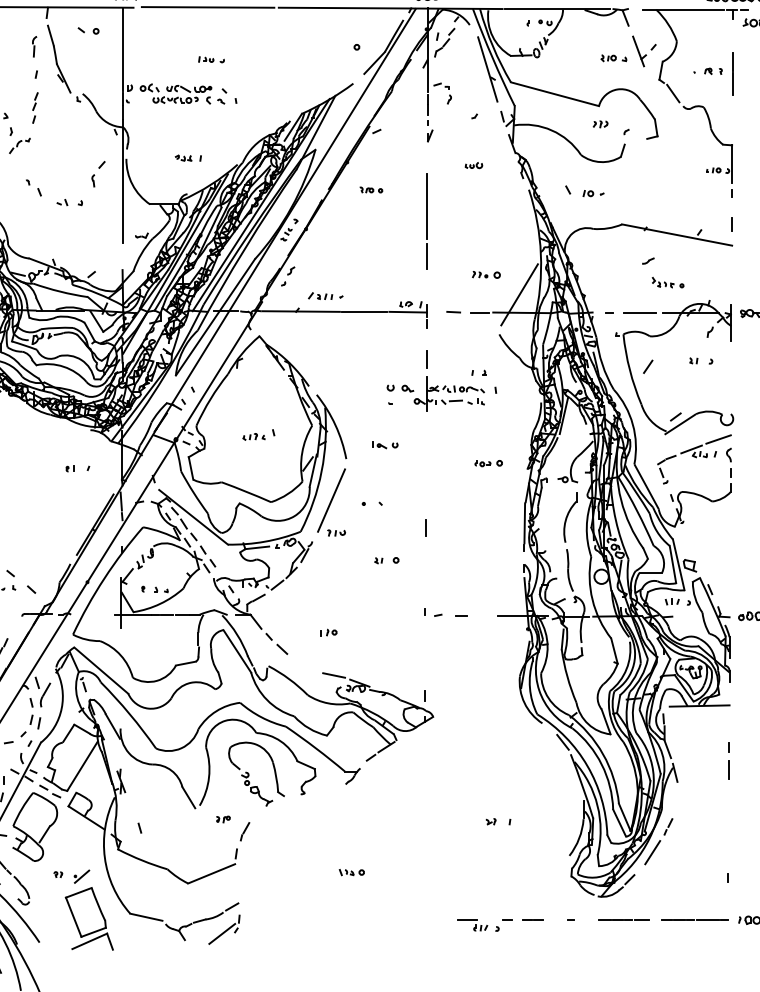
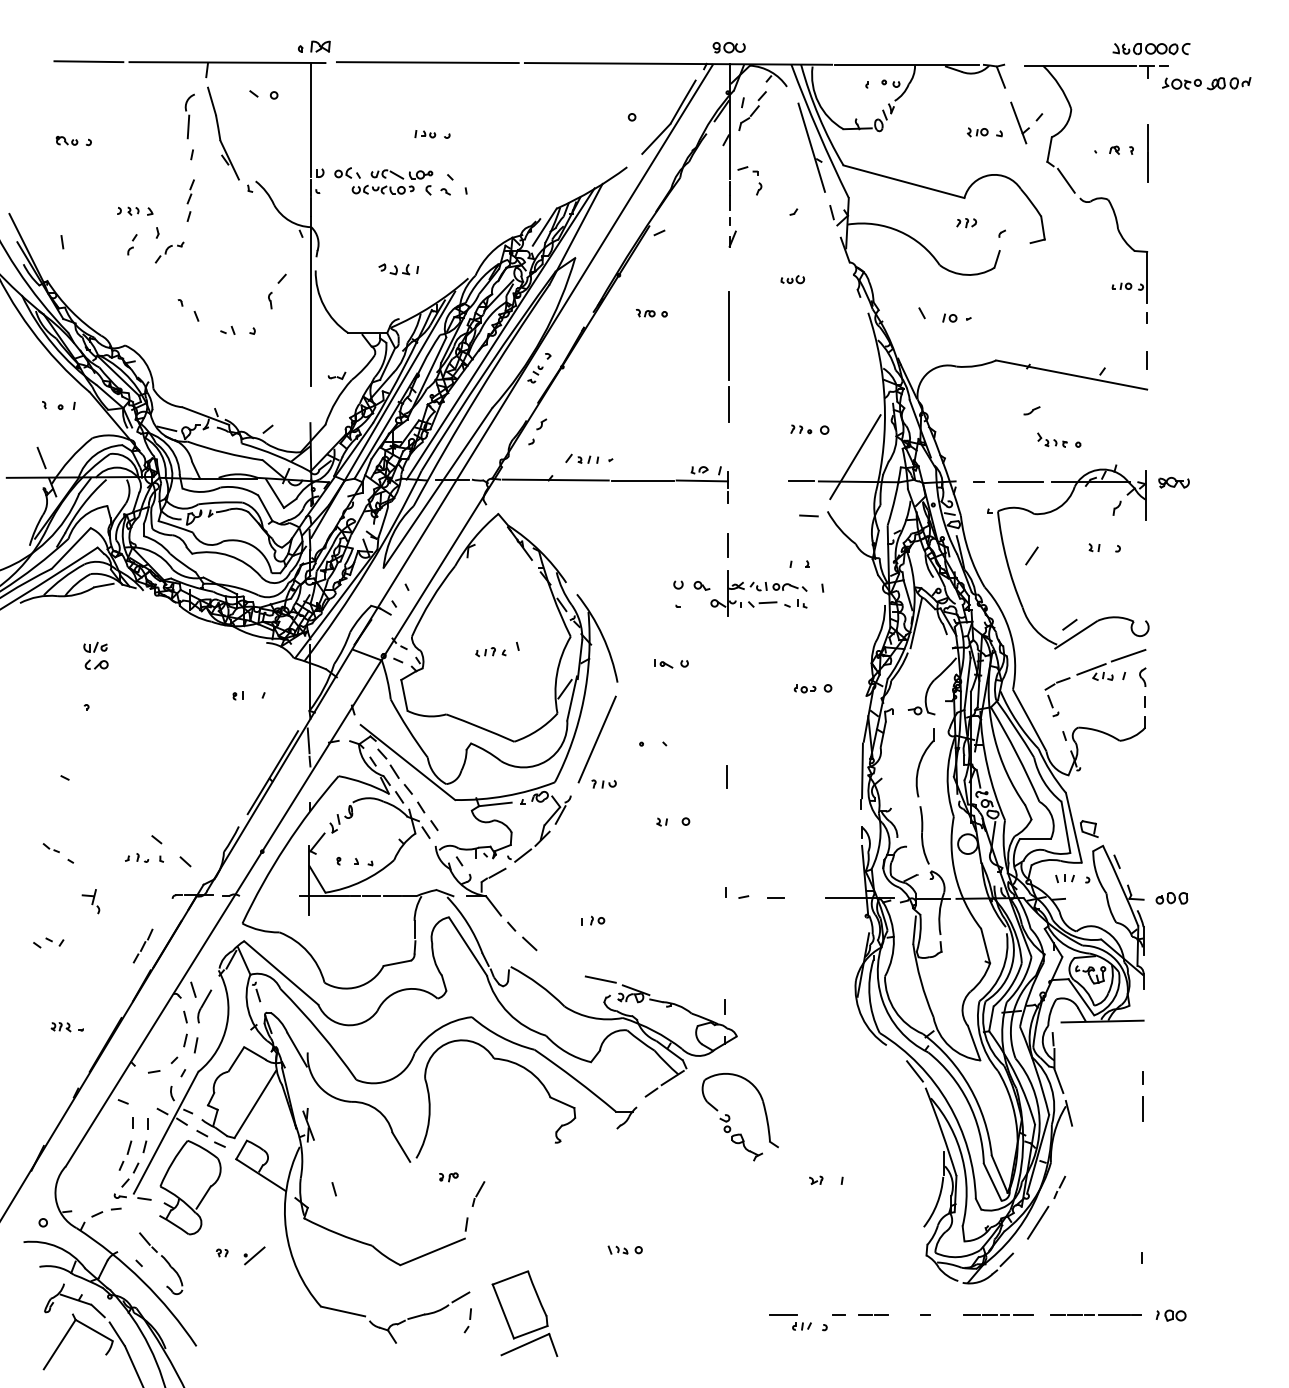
part: (34, 46) -> (189, 116), size x1.6
part: (183, 158) -> (393, 269), size x1.4
line: (453, 311) -> (808, 515), moved
part: (249, 774) -> (730, 1117), moved
part: (89, 918) -> (524, 1313), moved
line: (221, 934) -> (446, 1334), removed

